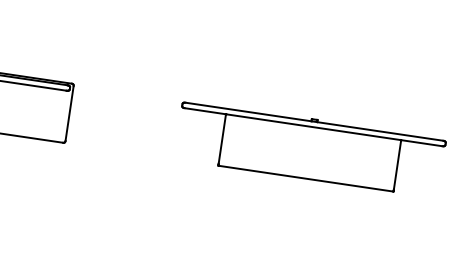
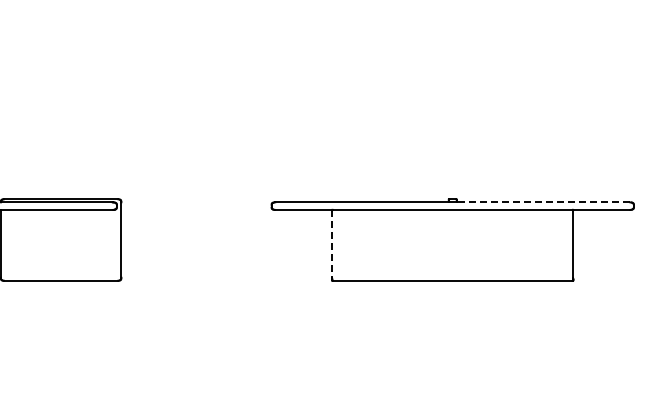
line: (380, 131) -> (543, 202), solid -> dashed
line: (222, 139) -> (332, 244), solid -> dashed

